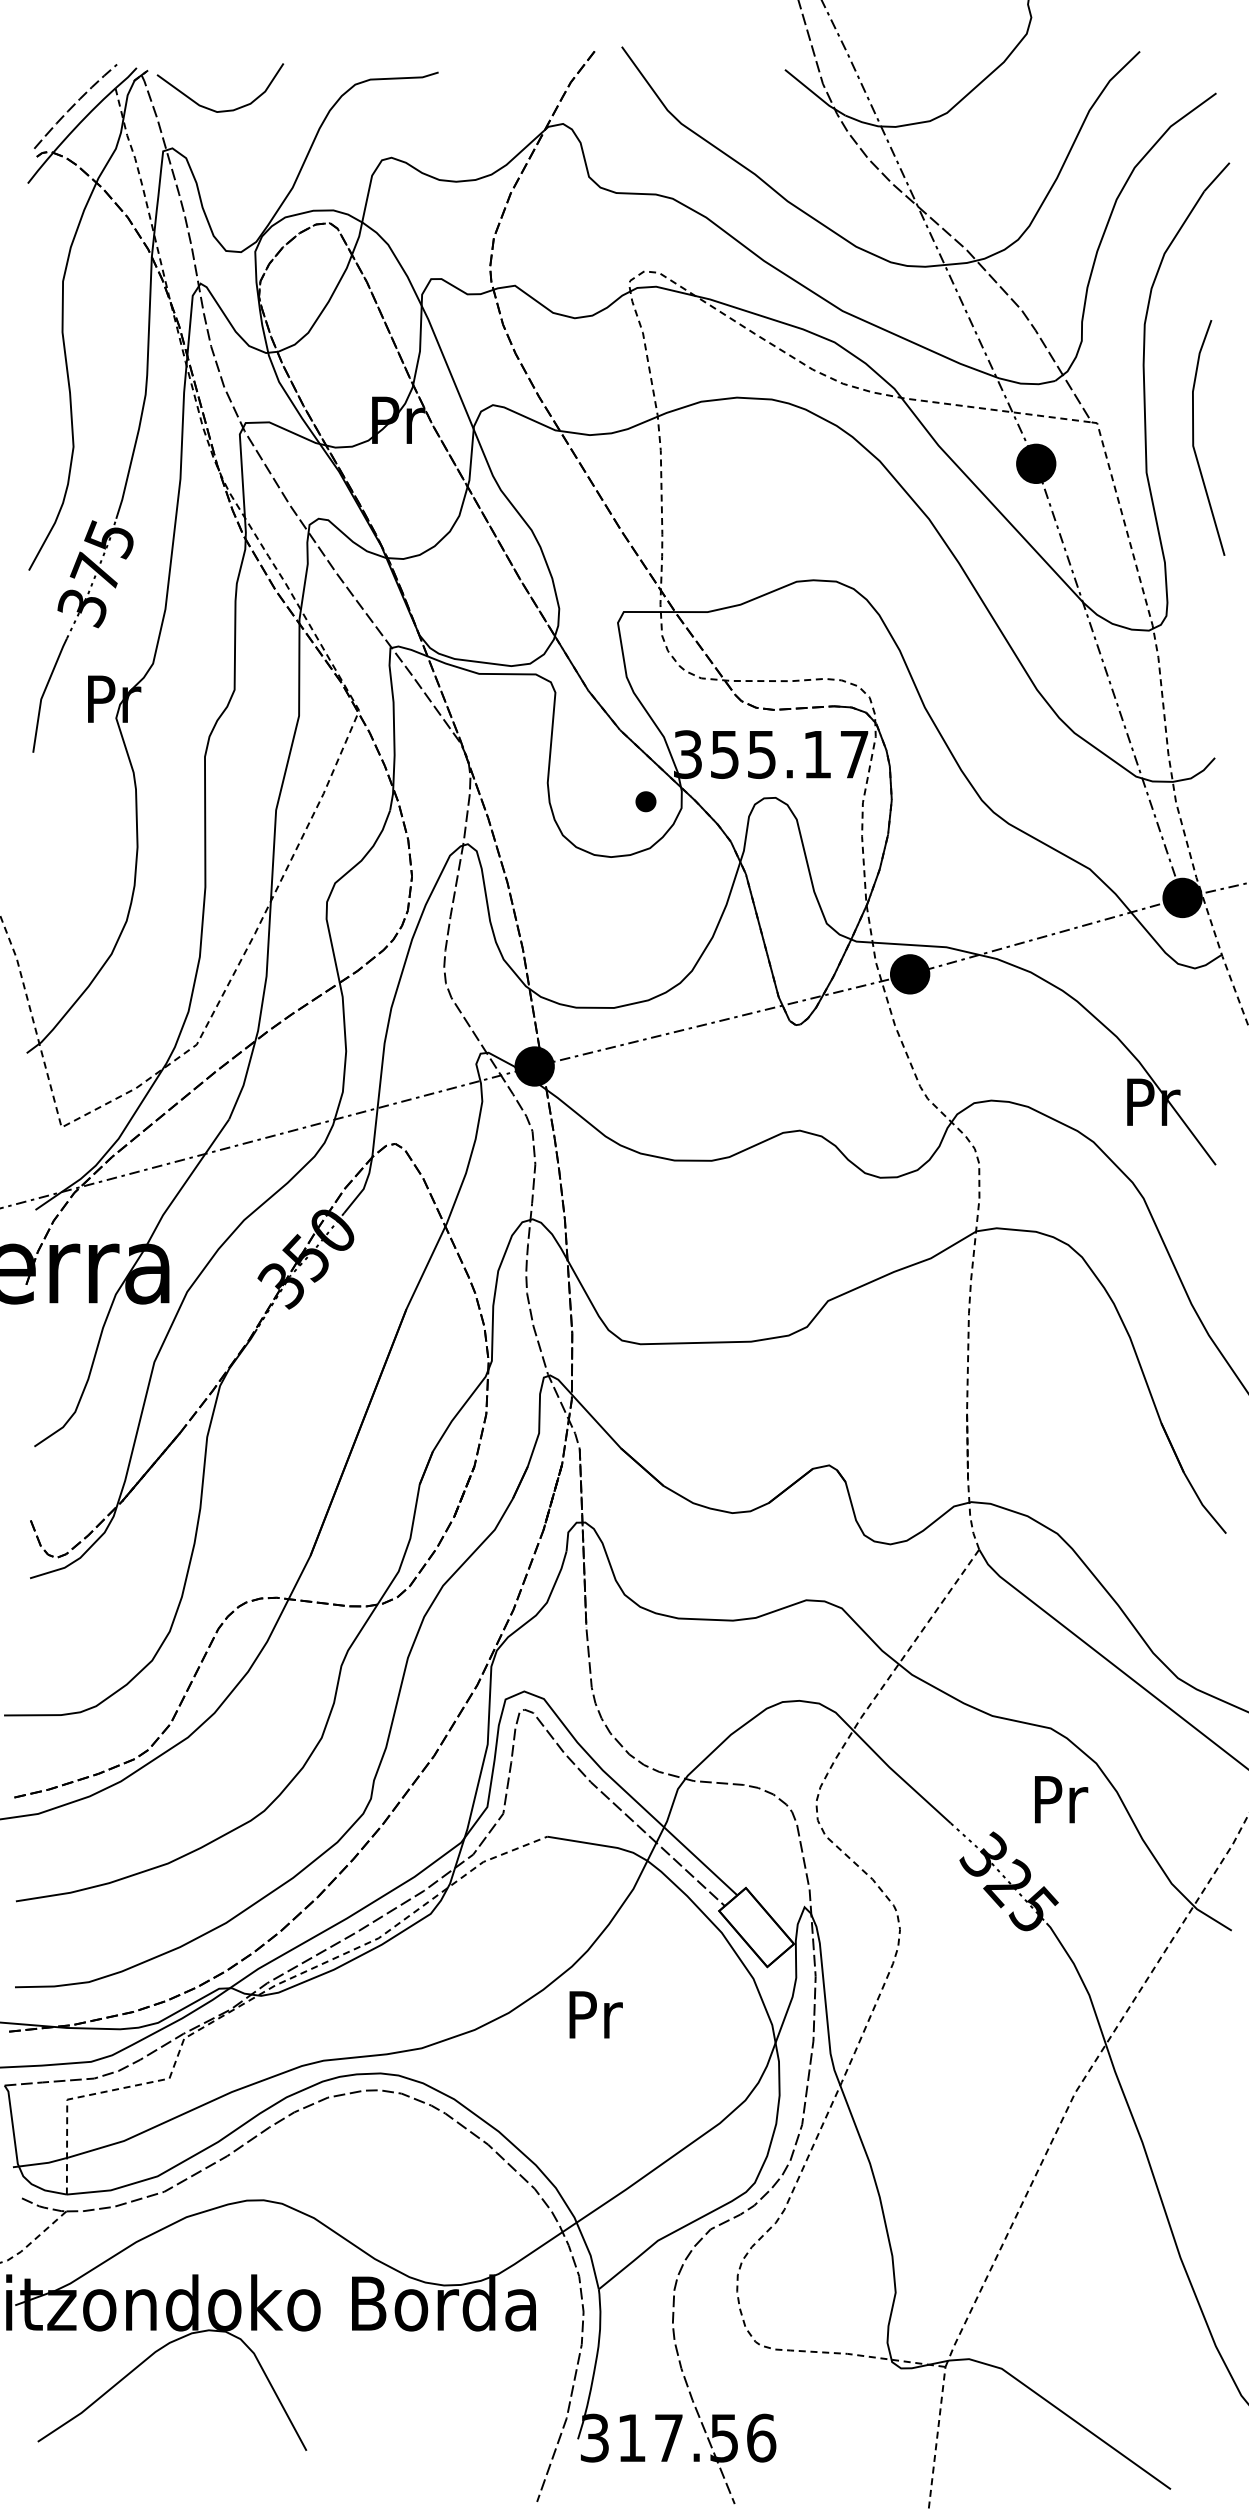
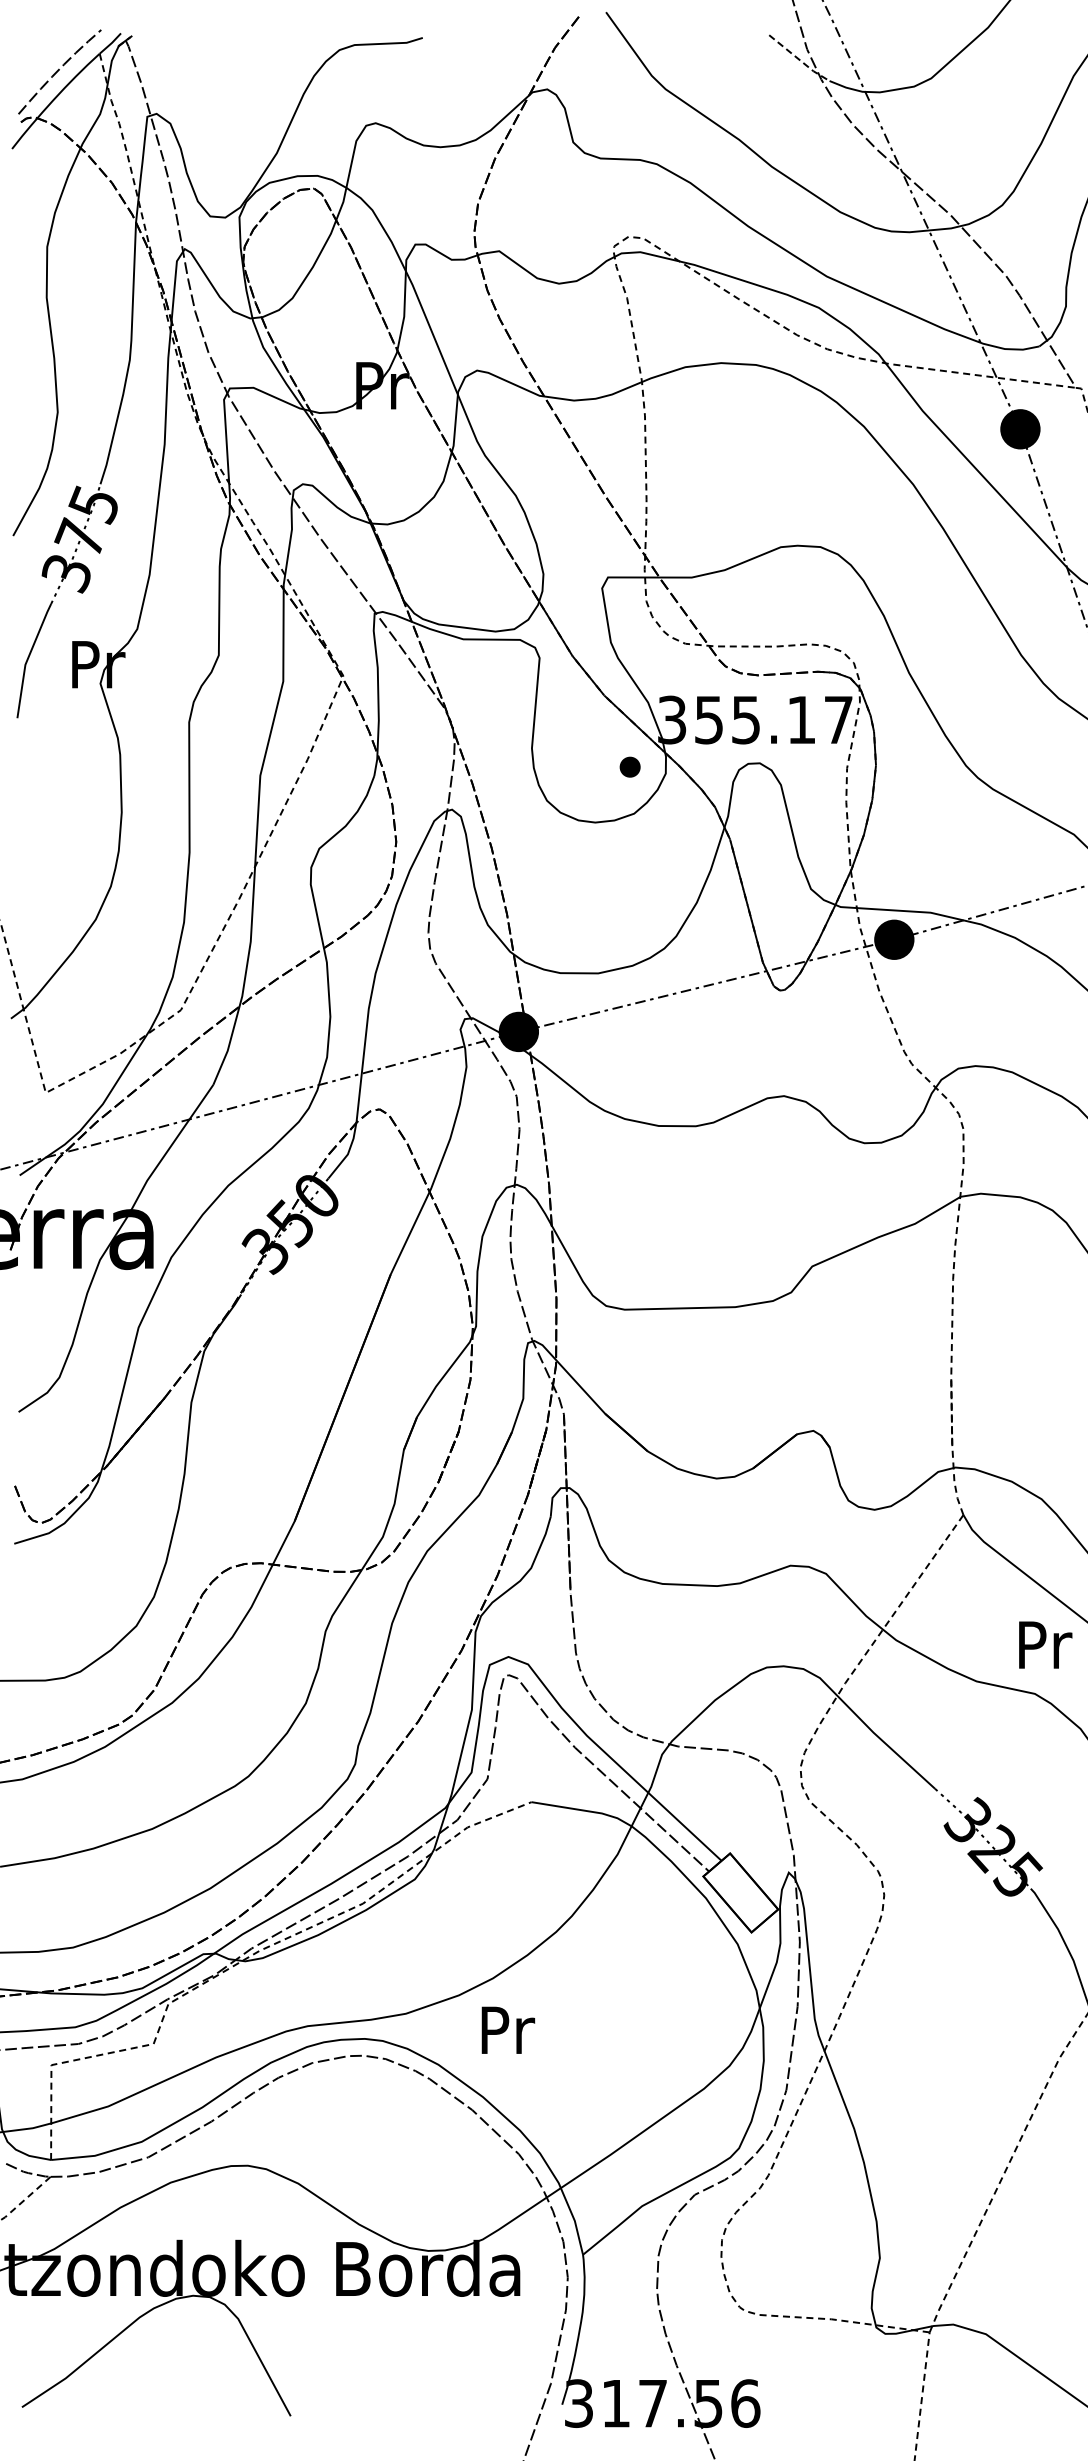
line: (815, 94) -> (799, 59), solid -> dashed
curve: (220, 110) -> (204, 75), removed
text: (1061, 1799) -> (1045, 1644), moved
text: (595, 2014) -> (507, 2029), moved

